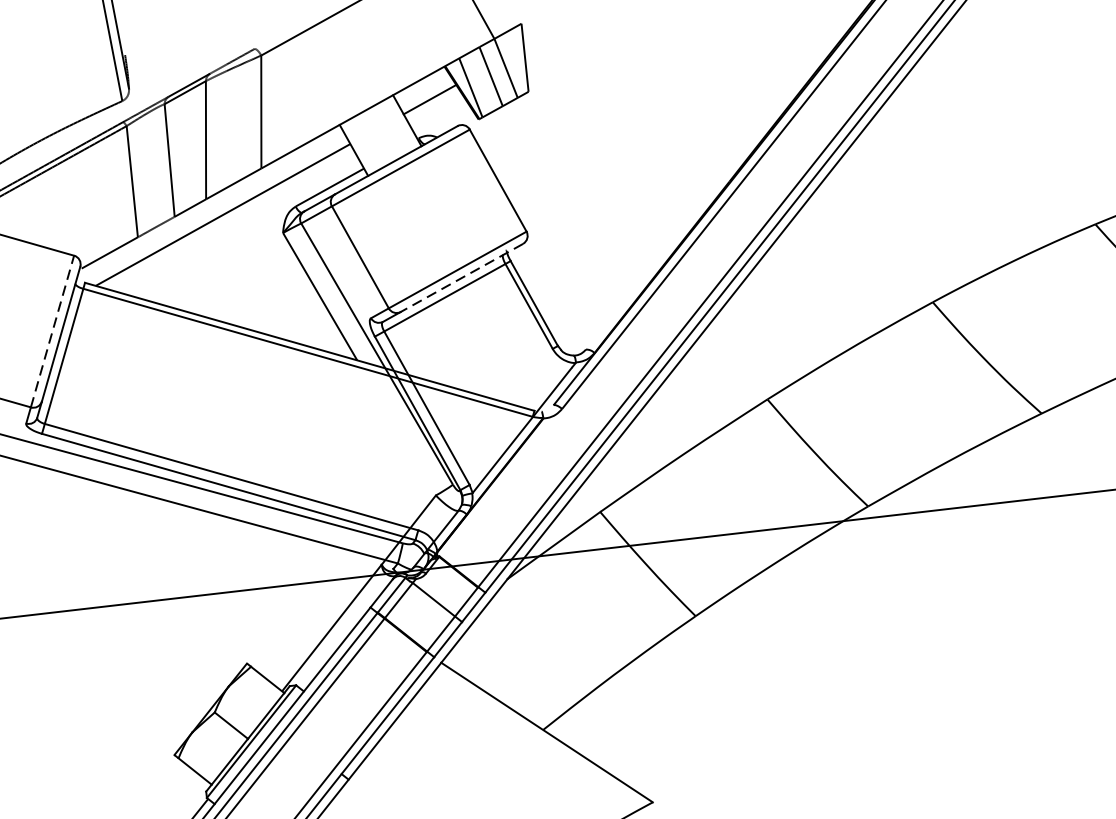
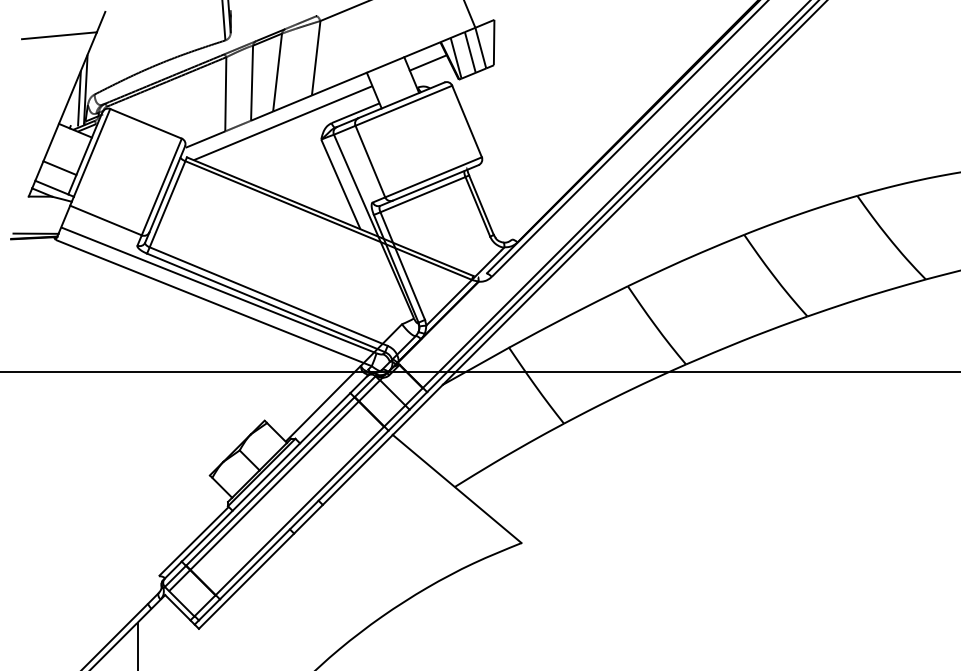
line: (461, 277) -> (435, 182), dashed -> solid
line: (53, 330) -> (162, 186), dashed -> solid

